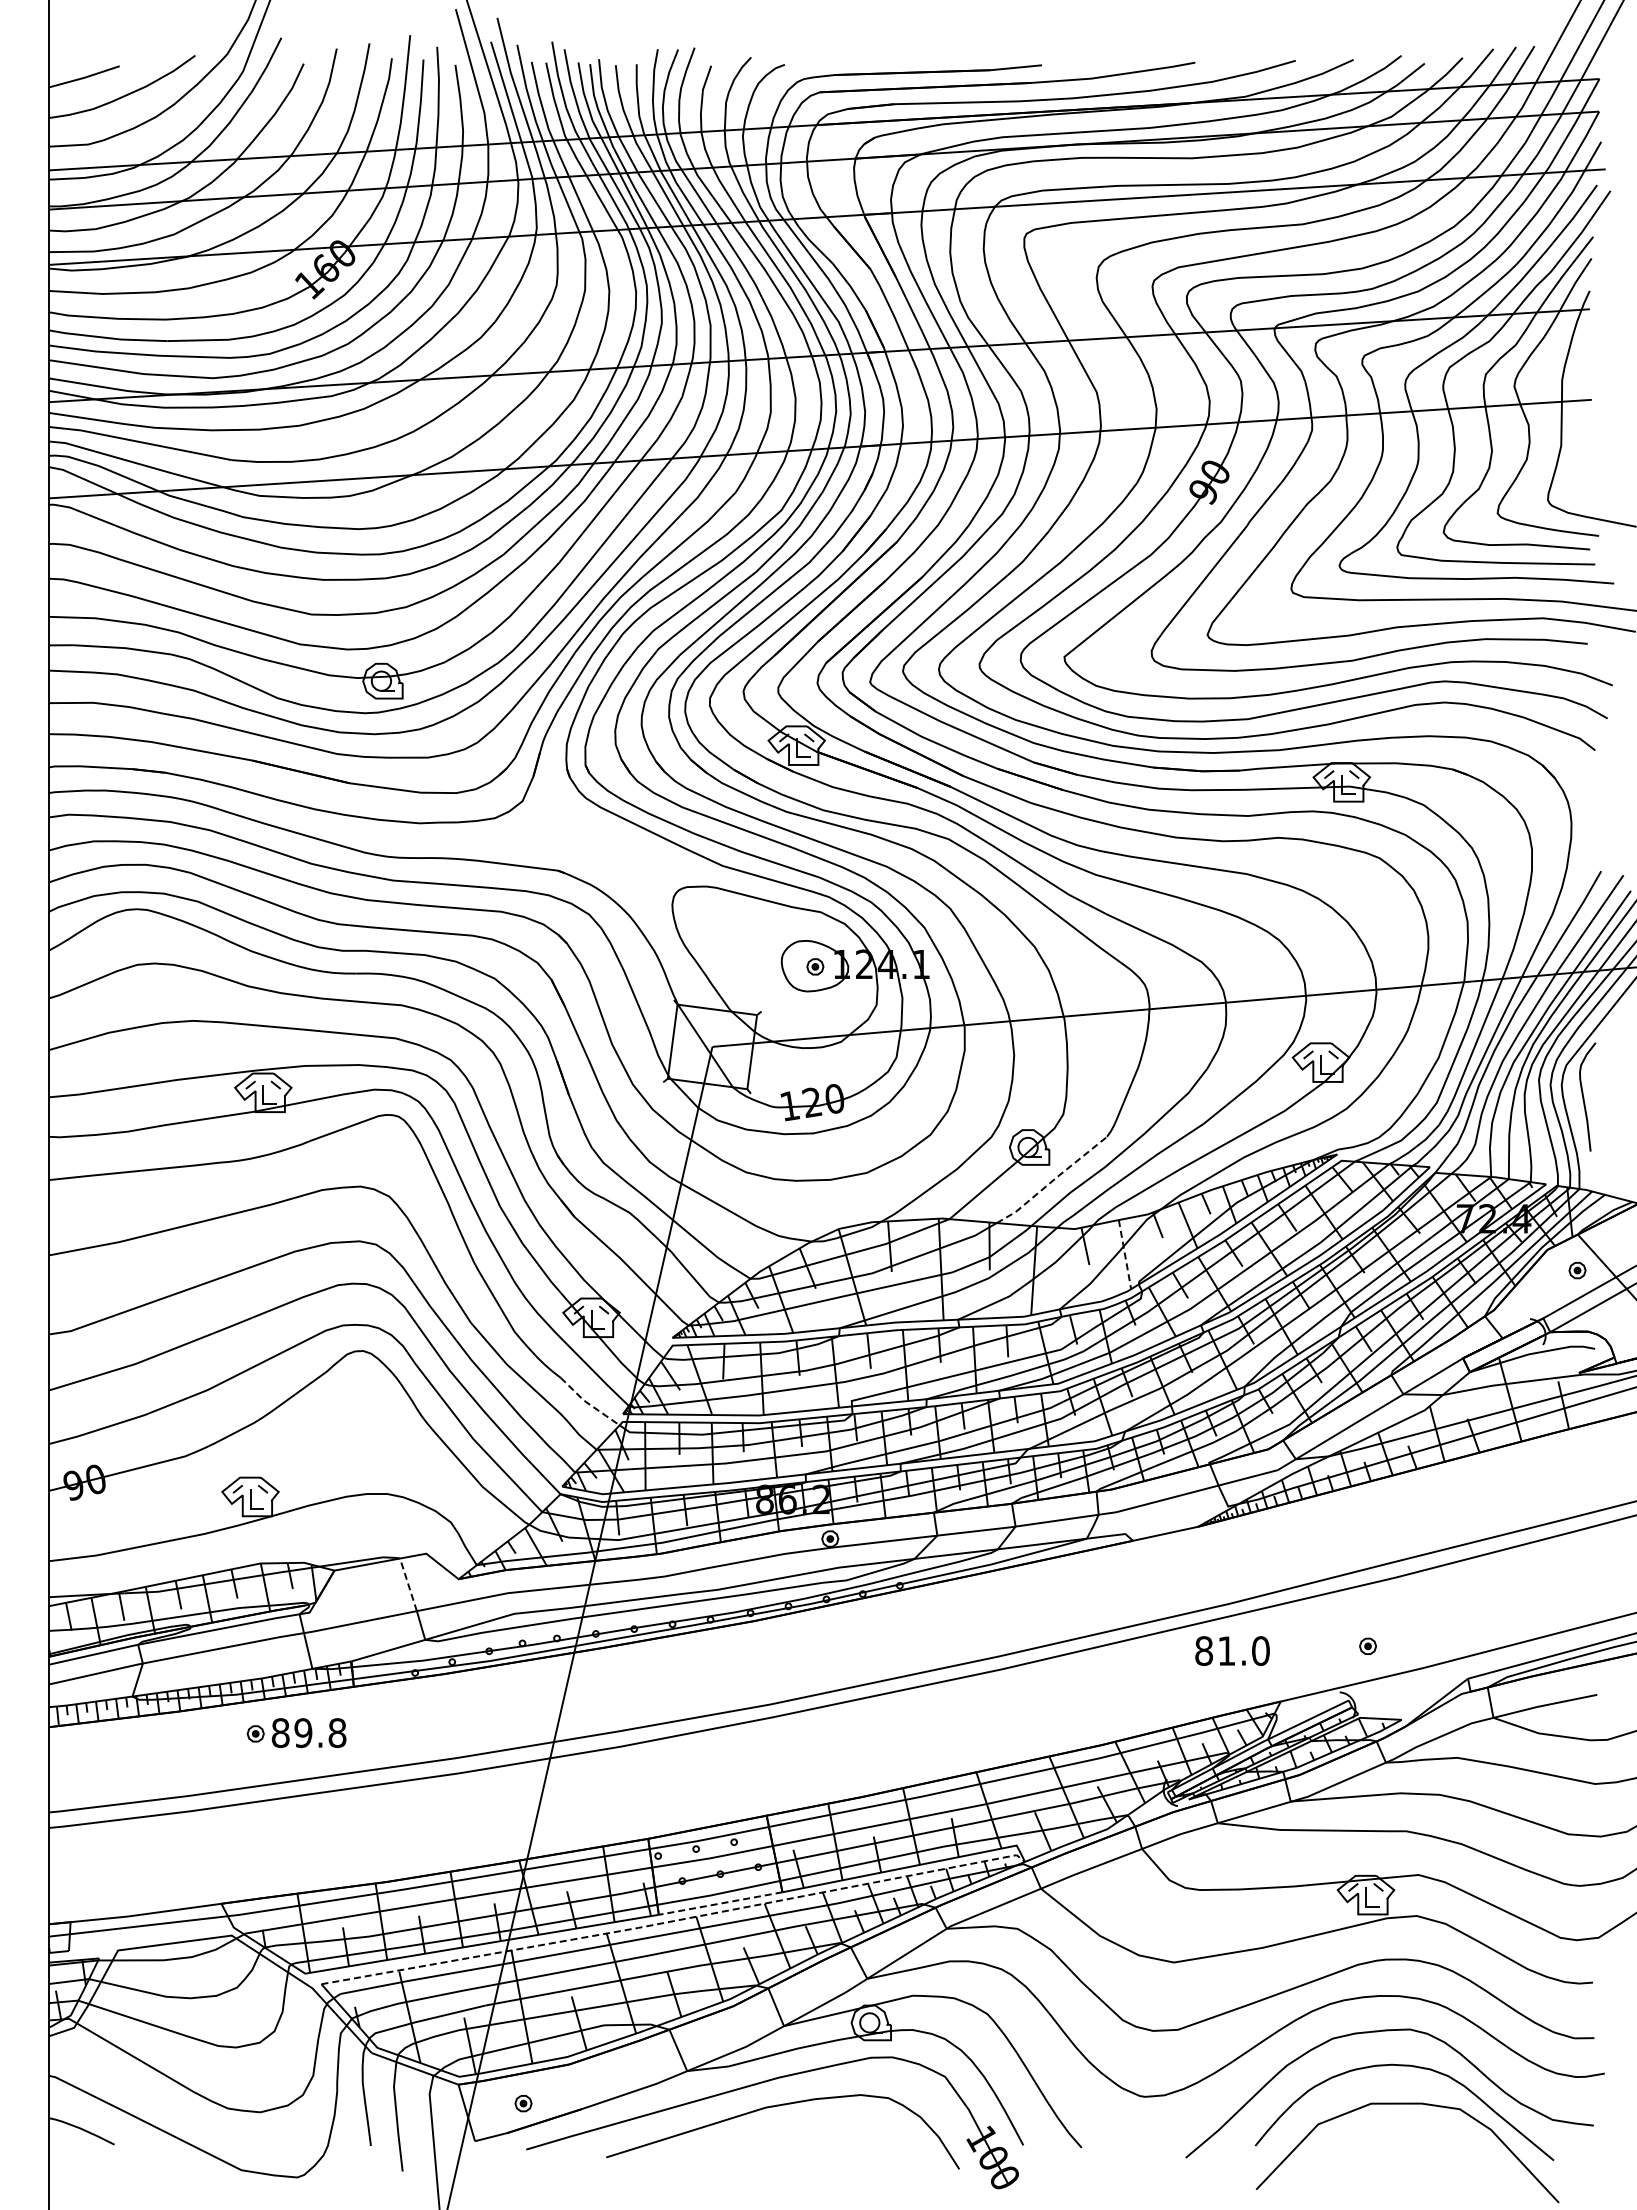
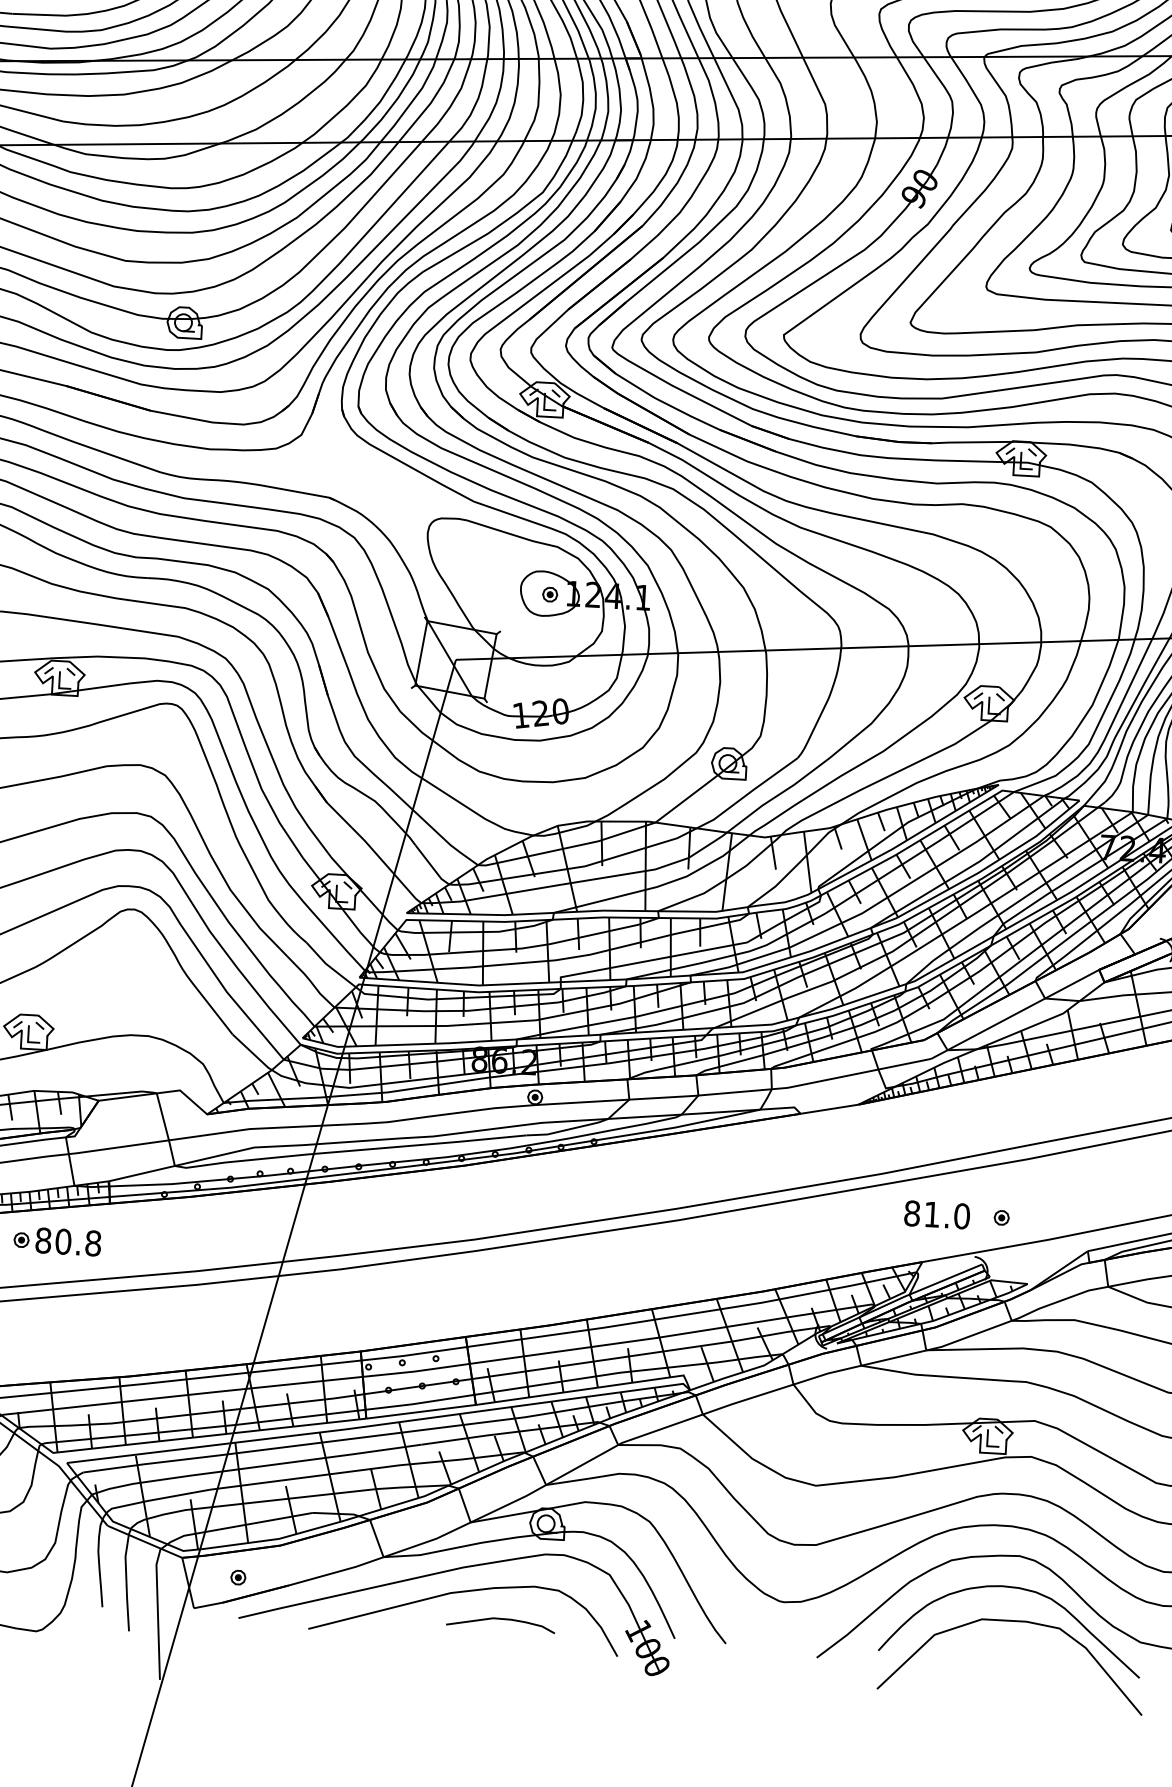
line: (1052, 1180) -> (747, 793), dashed -> solid
line: (1125, 1255) -> (808, 863), dashed -> solid
line: (588, 1403) -> (329, 966), dashed -> solid
line: (408, 1584) -> (162, 1116), dashed -> solid
text: (1232, 1650) -> (937, 1214), moved
text: (303, 1733) -> (63, 1242), 89.8 -> 80.8
line: (720, 1903) -> (421, 1411), dashed -> solid
line: (675, 1920) -> (380, 1424), dashed -> solid
curve: (824, 2134) -> (500, 1619), added

